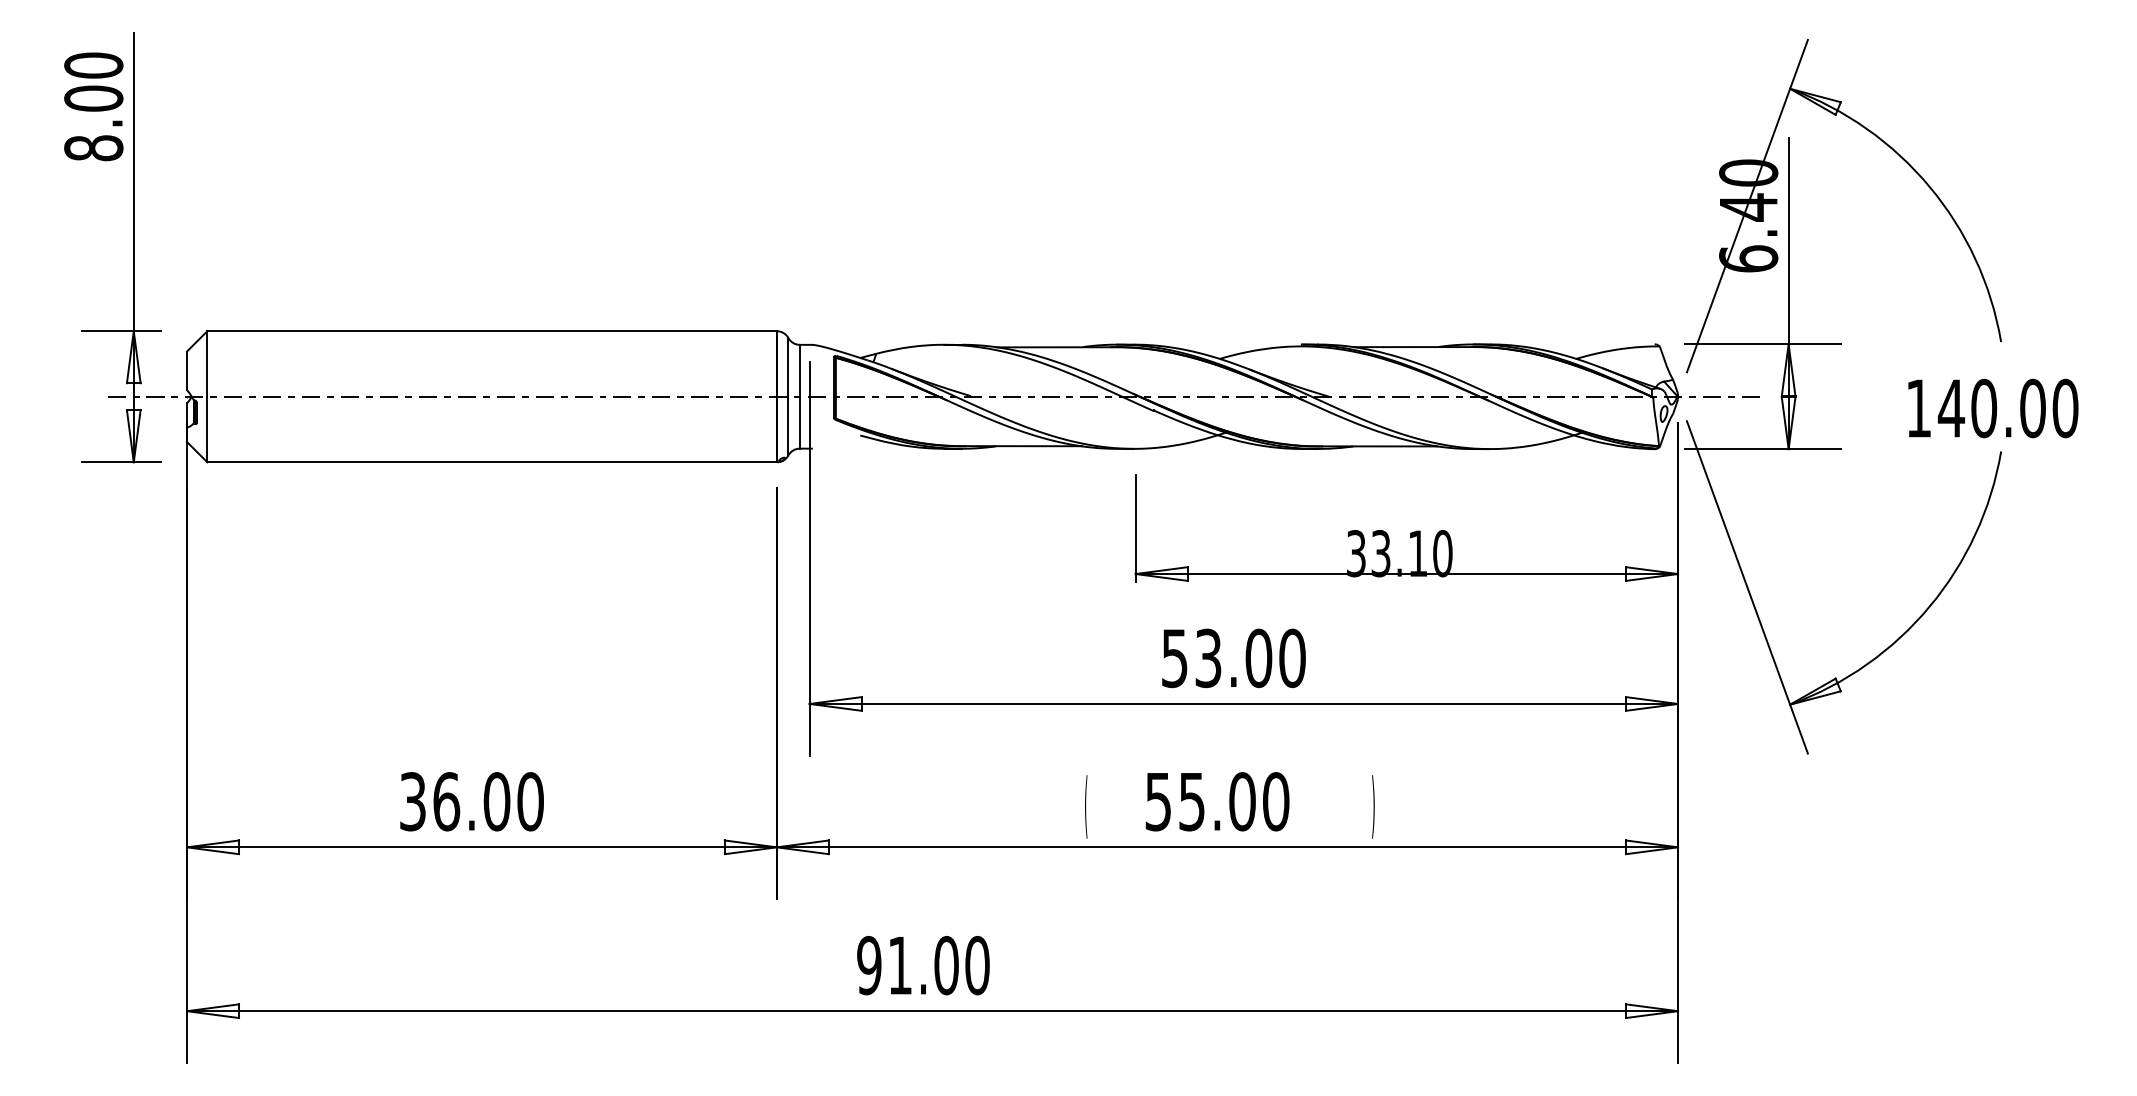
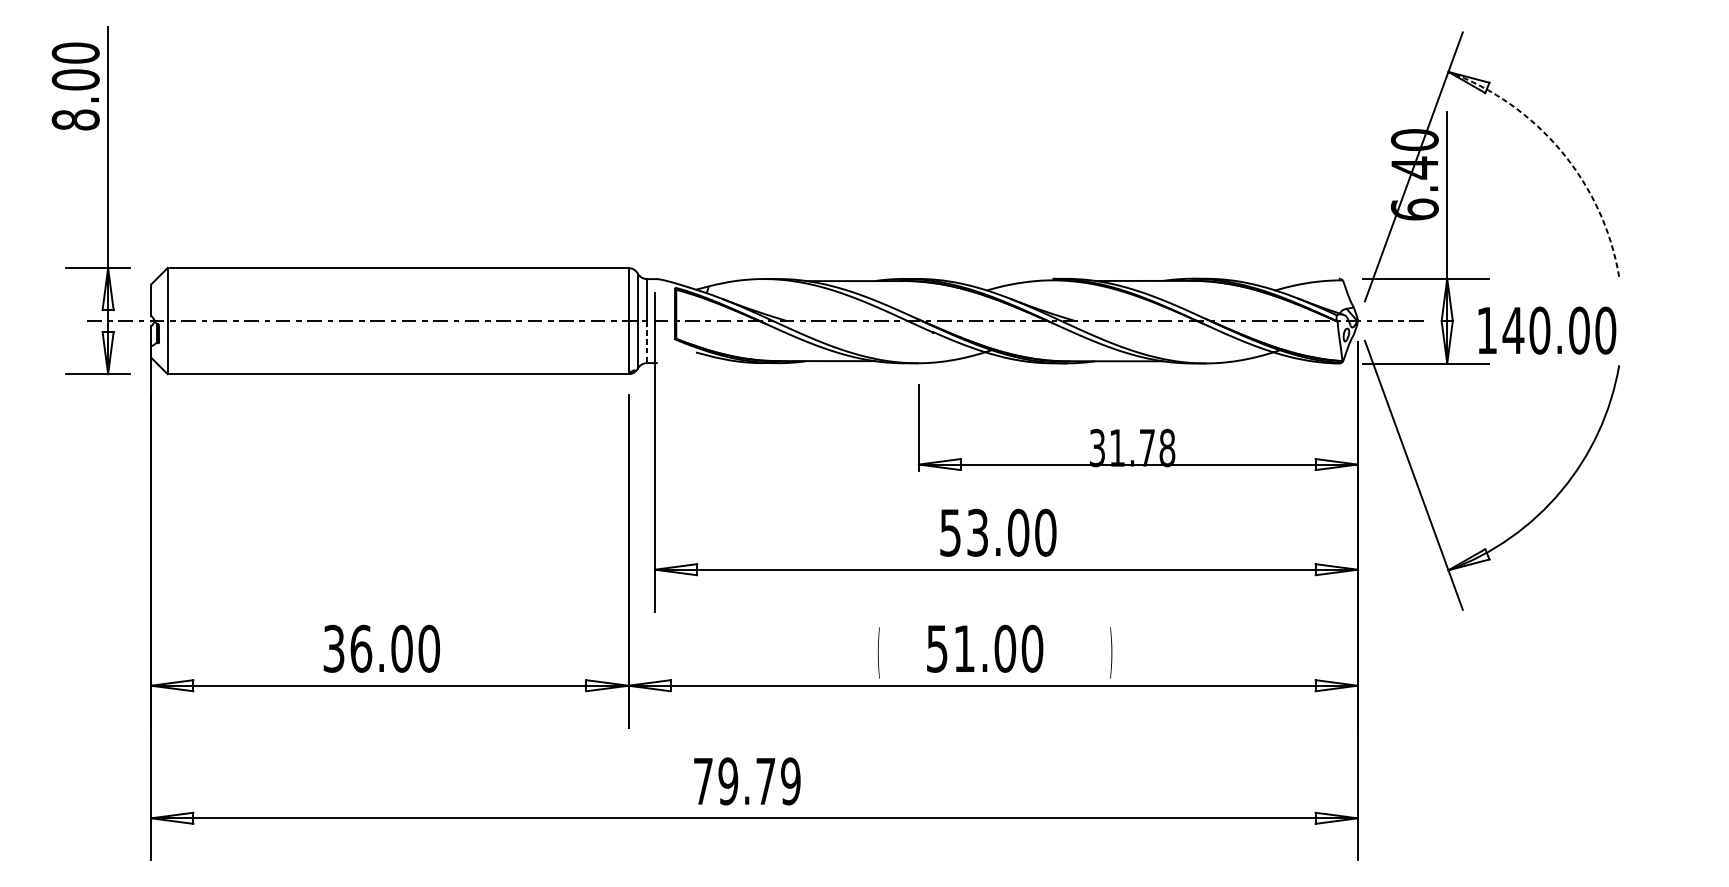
arc: (1929, 186) -> (1561, 150), solid -> dashed
text: (1993, 408) -> (1547, 330), moved
line: (799, 422) -> (646, 341), solid -> dashed
text: (1411, 553) -> (1142, 447), 33.10 -> 31.78
text: (1191, 802) -> (964, 649), 55.00 -> 51.00
text: (923, 965) -> (747, 781), 91.00 -> 79.79

